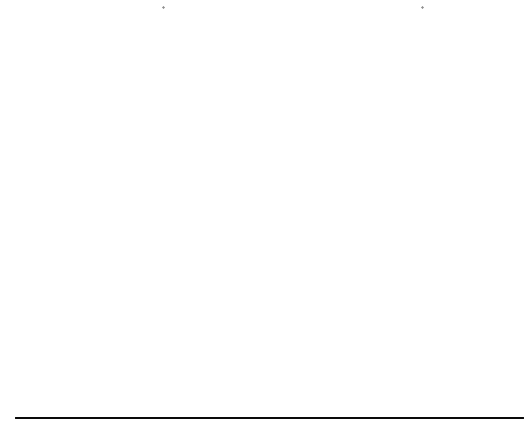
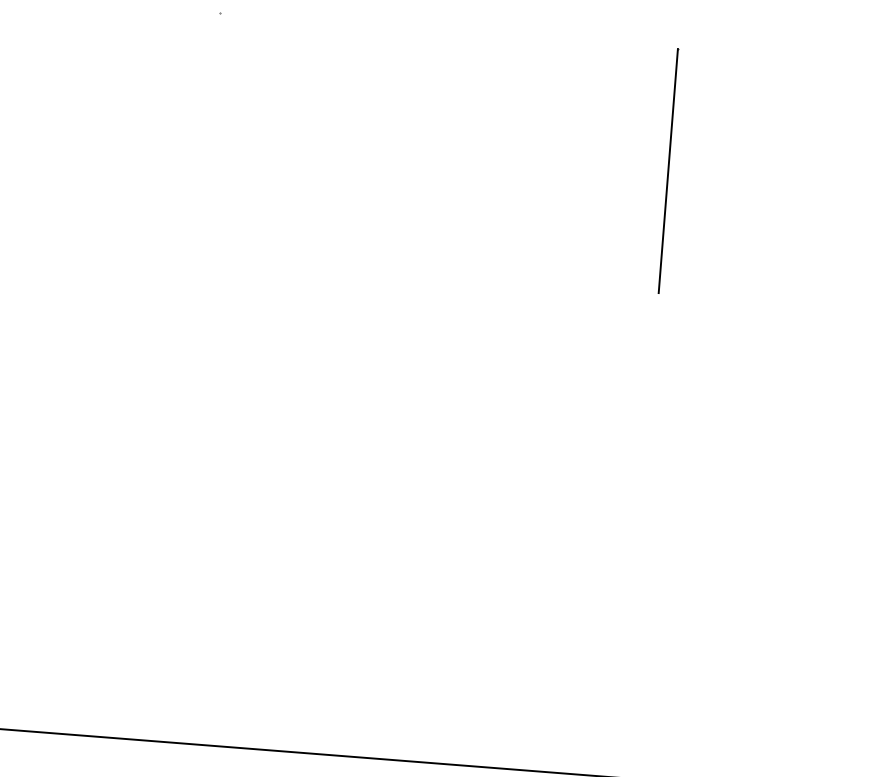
line: (421, 75) -> (667, 170), added

